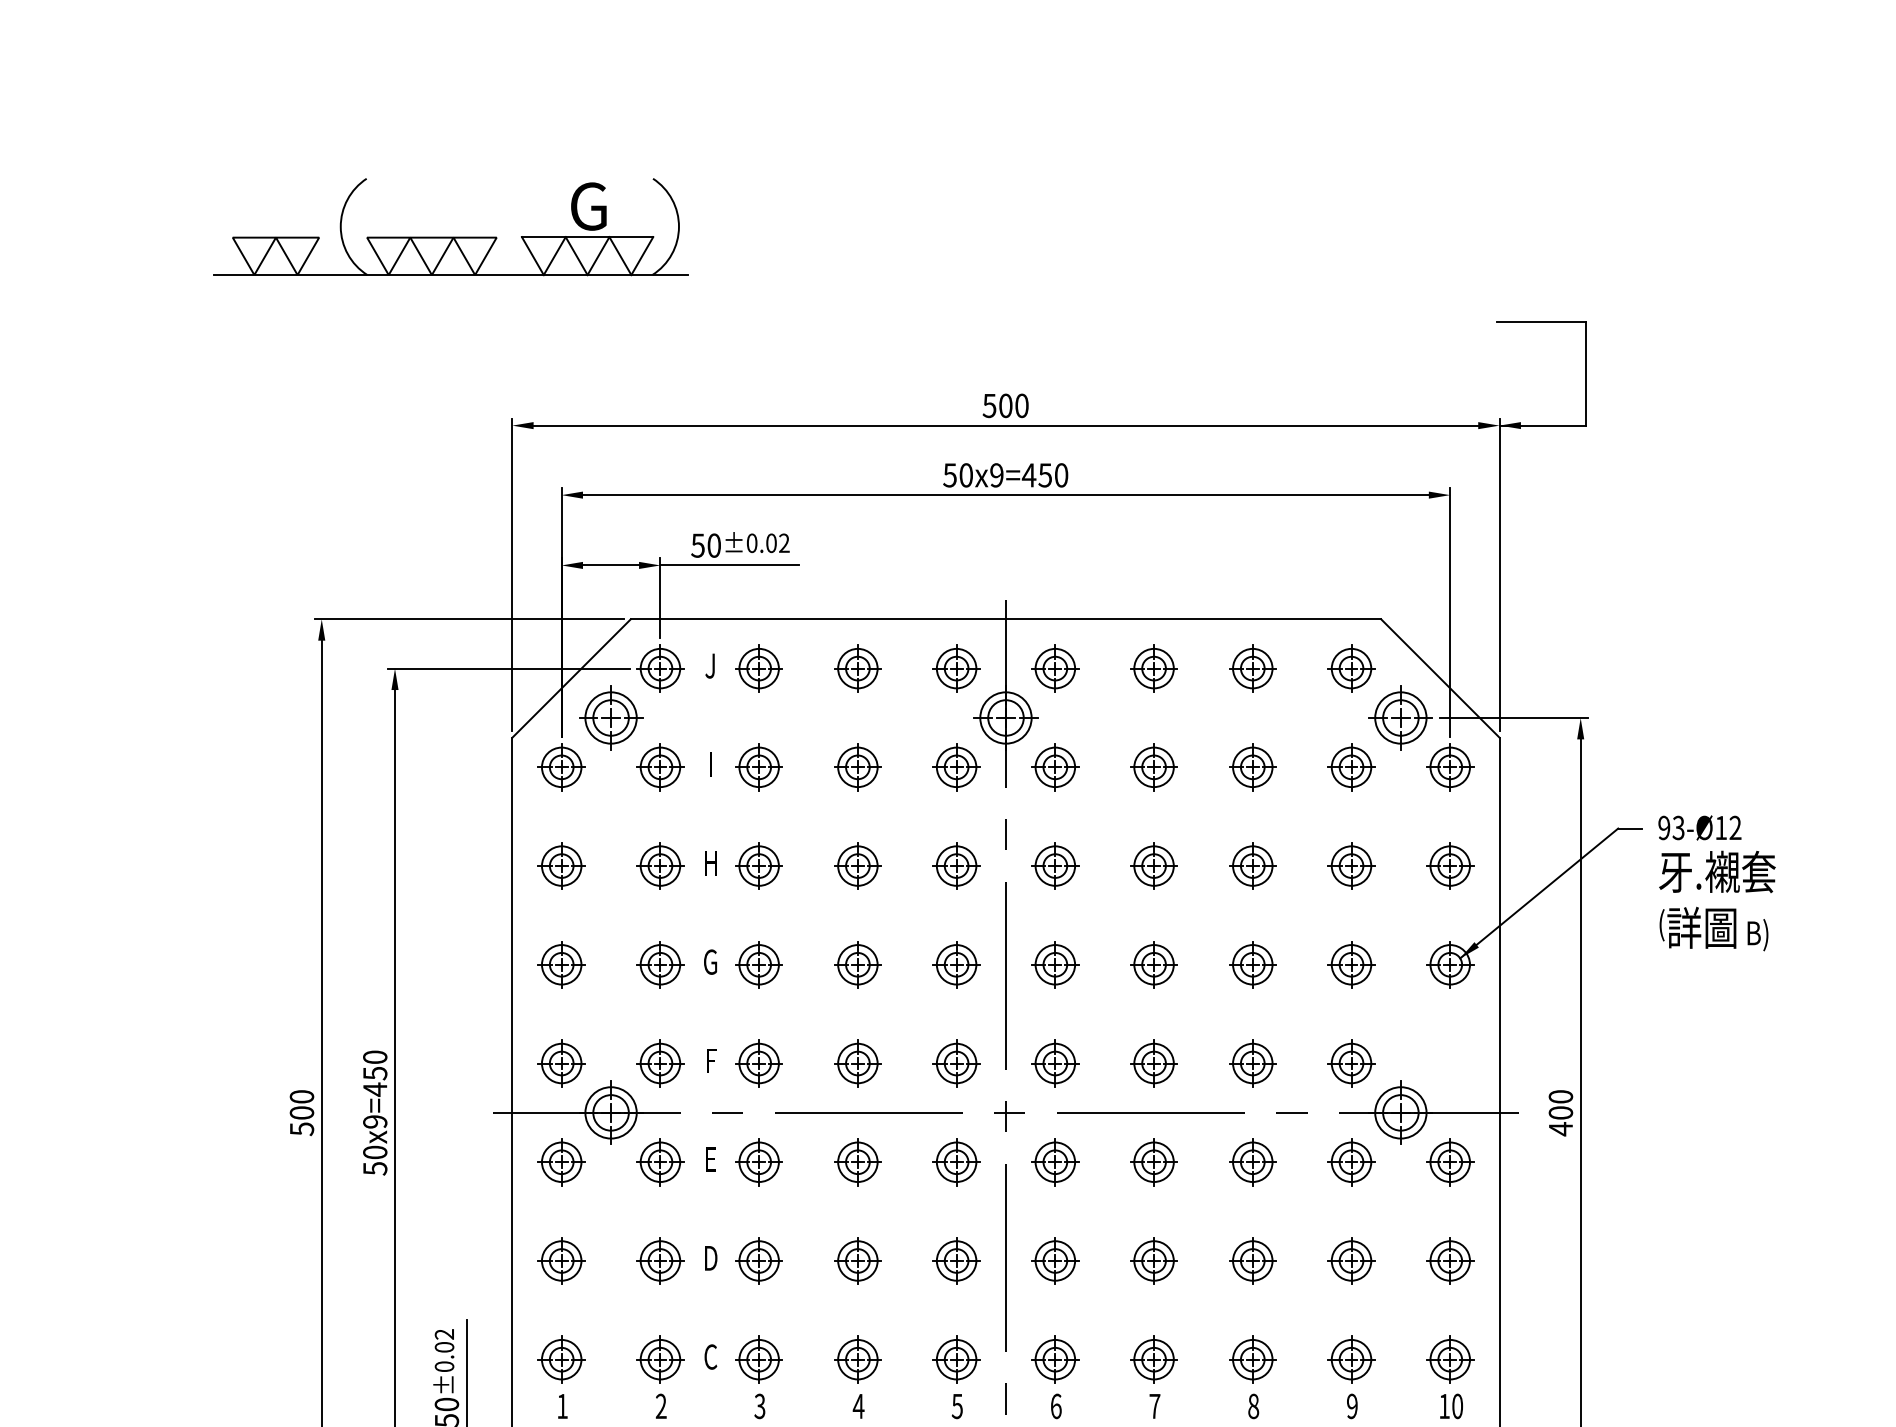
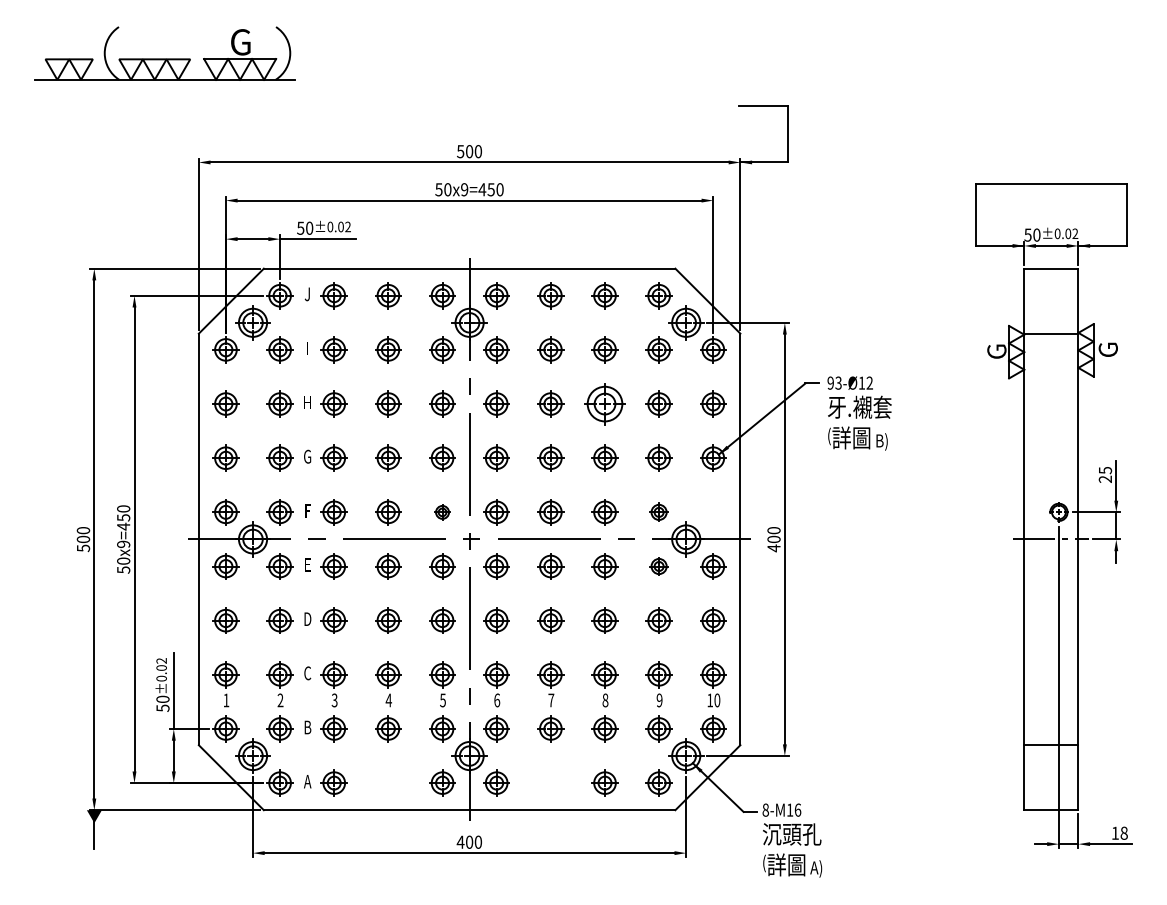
part: (1251, 865) -> (604, 403), size x1.6
part: (956, 1063) -> (442, 512), size x0.6
part: (1350, 1063) -> (658, 512), size x0.7
part: (1350, 1162) -> (658, 566), size x0.7

